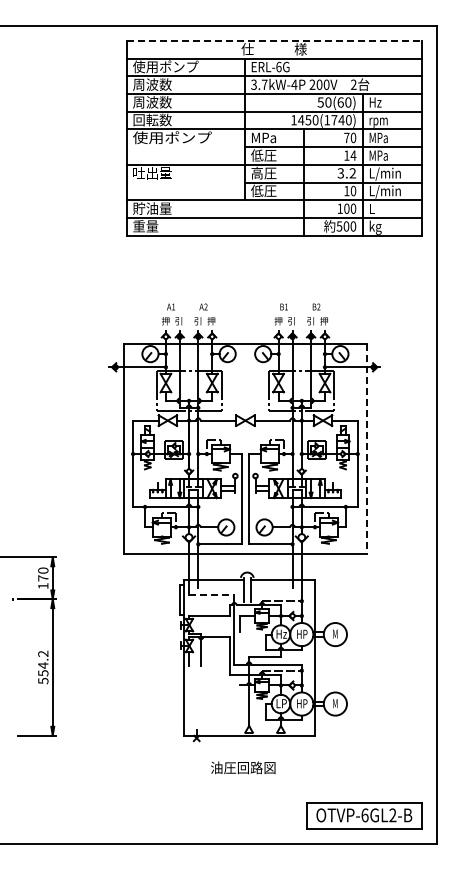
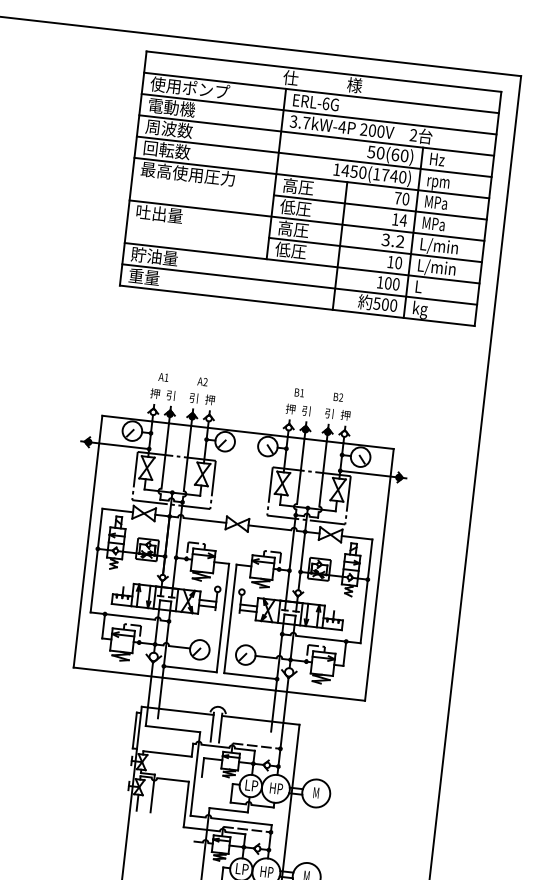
line: (274, 40) -> (324, 71), dashed -> solid
text: (152, 84) -> (171, 107), 周波数 -> 電動機
text: (172, 137) -> (188, 173), 使用ポンプ -> 最高使用圧力
text: (263, 137) -> (297, 186), MPa -> 高圧
line: (366, 449) -> (378, 575), dashed -> solid
line: (211, 595) -> (172, 729), dashed -> solid
text: (281, 633) -> (251, 784), Hz -> LP

